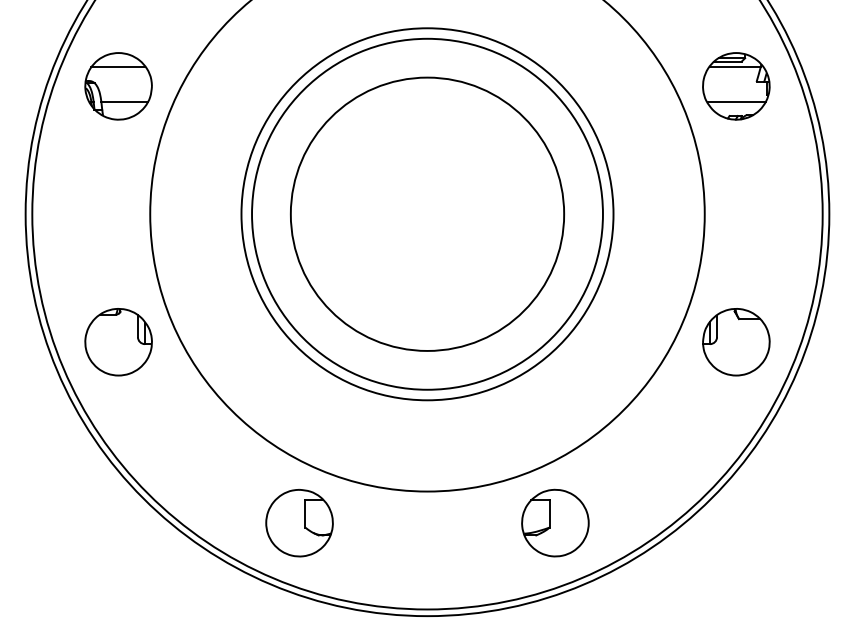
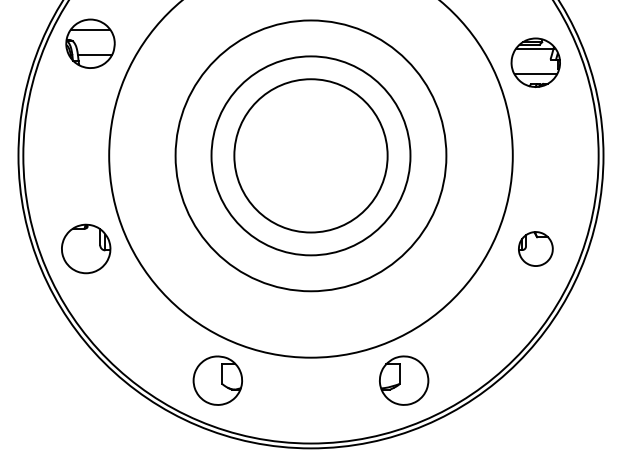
part: (118, 86) -> (90, 43), moved
circle: (427, 213) -> (311, 155), size x0.6
part: (736, 342) -> (535, 249), size x0.7

